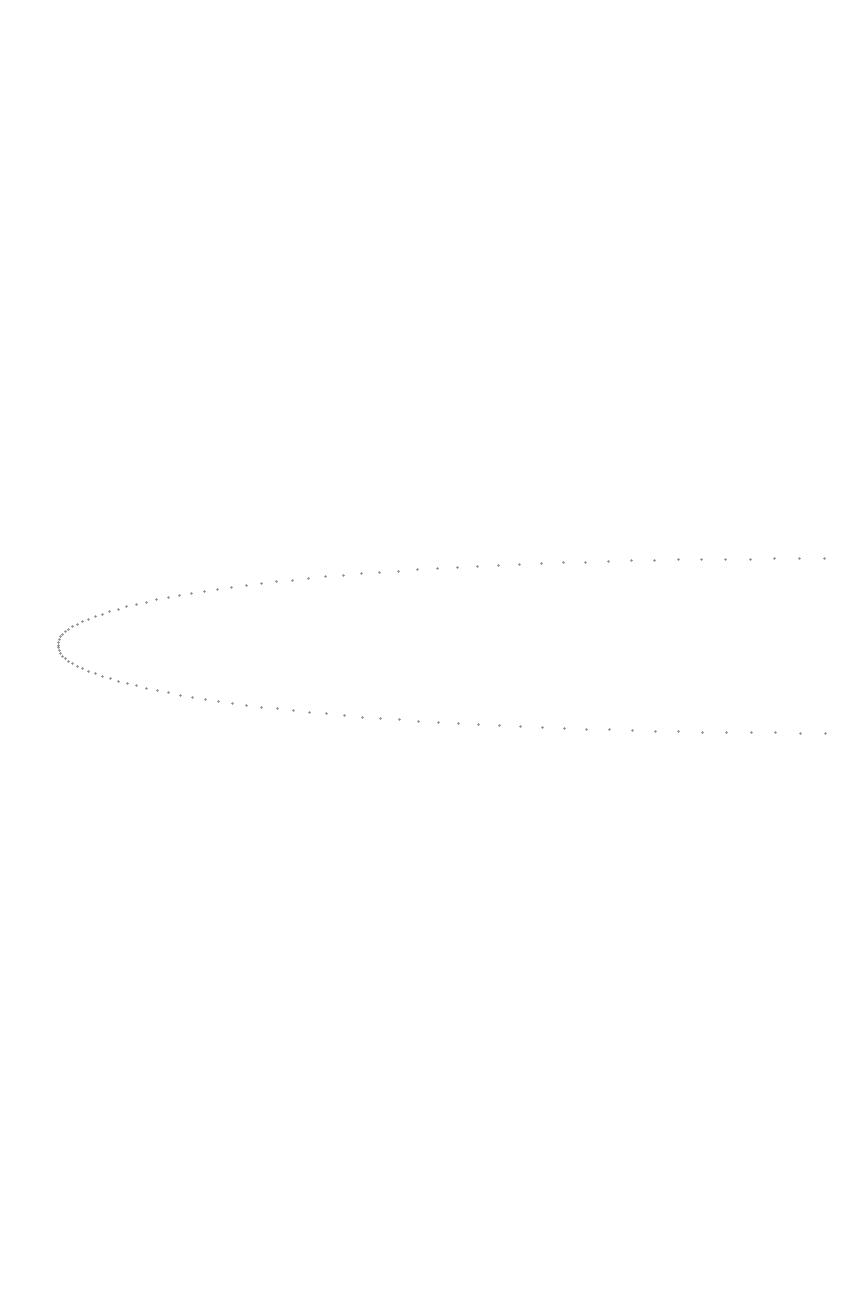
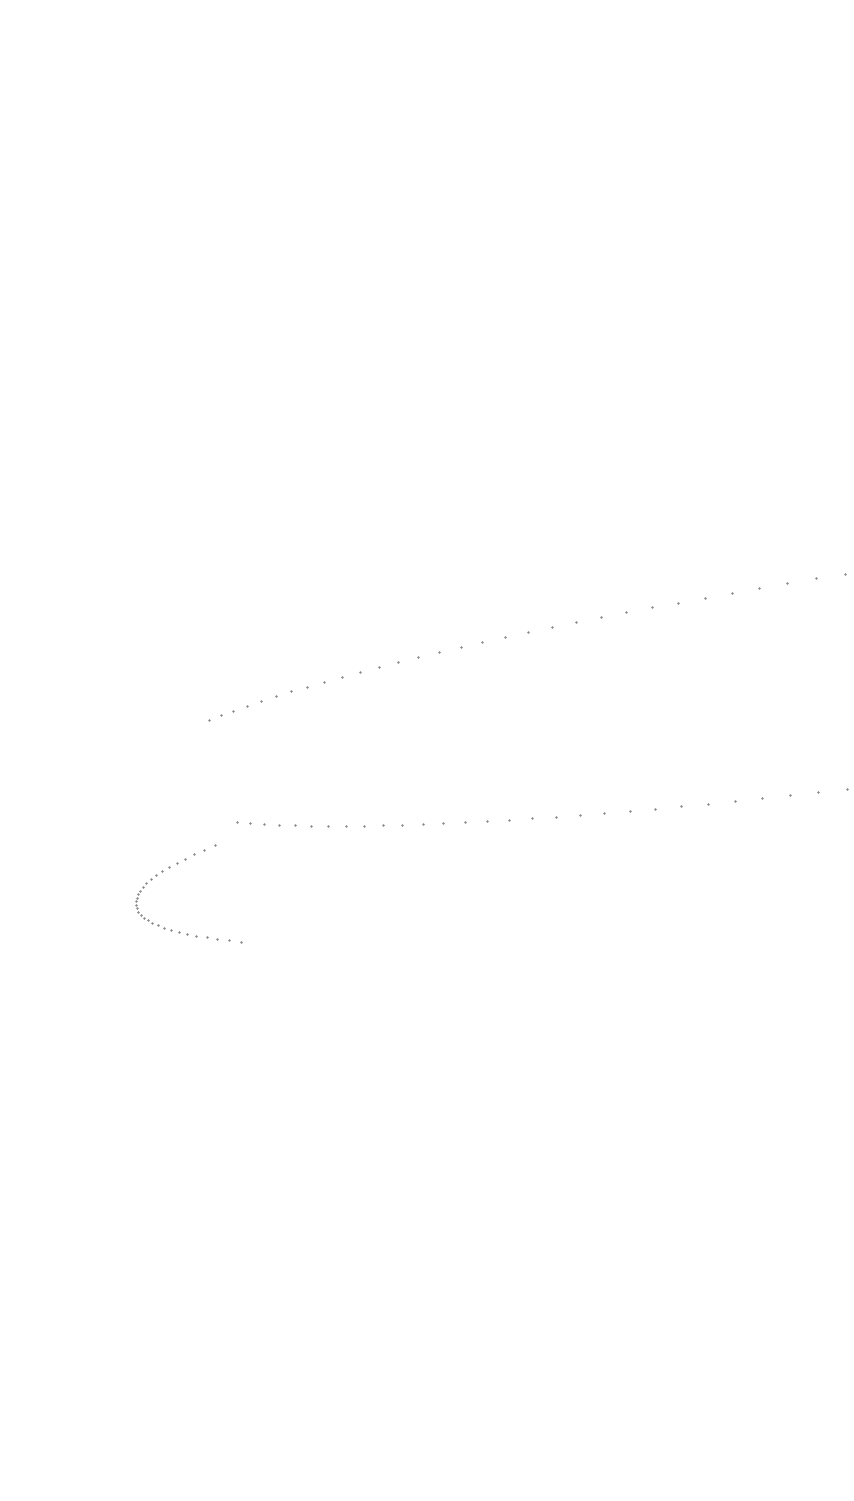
part: (88, 620) -> (169, 869), moved

